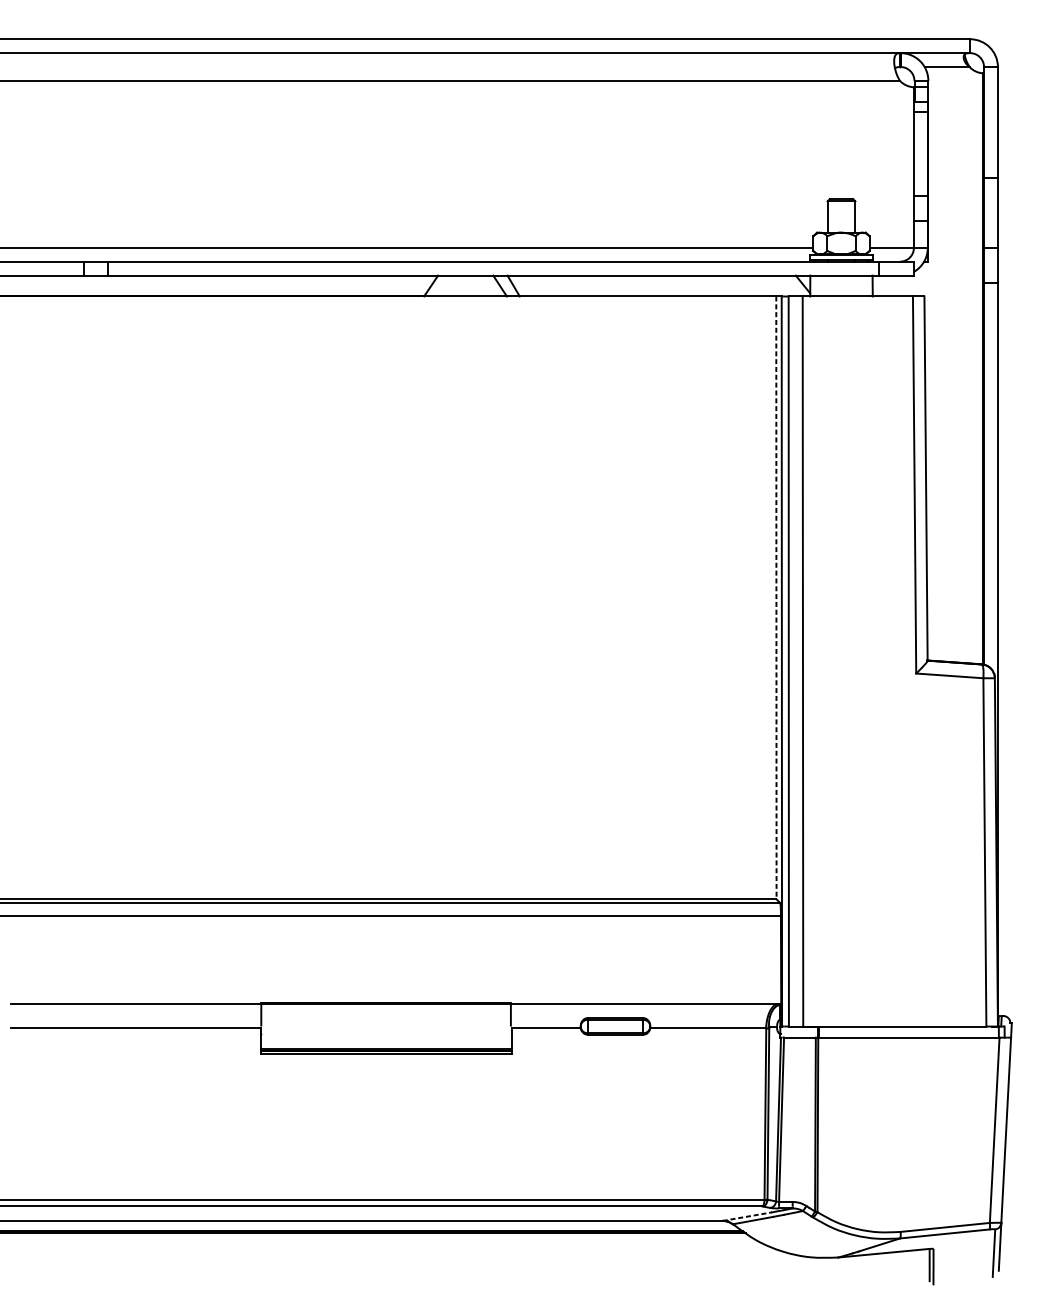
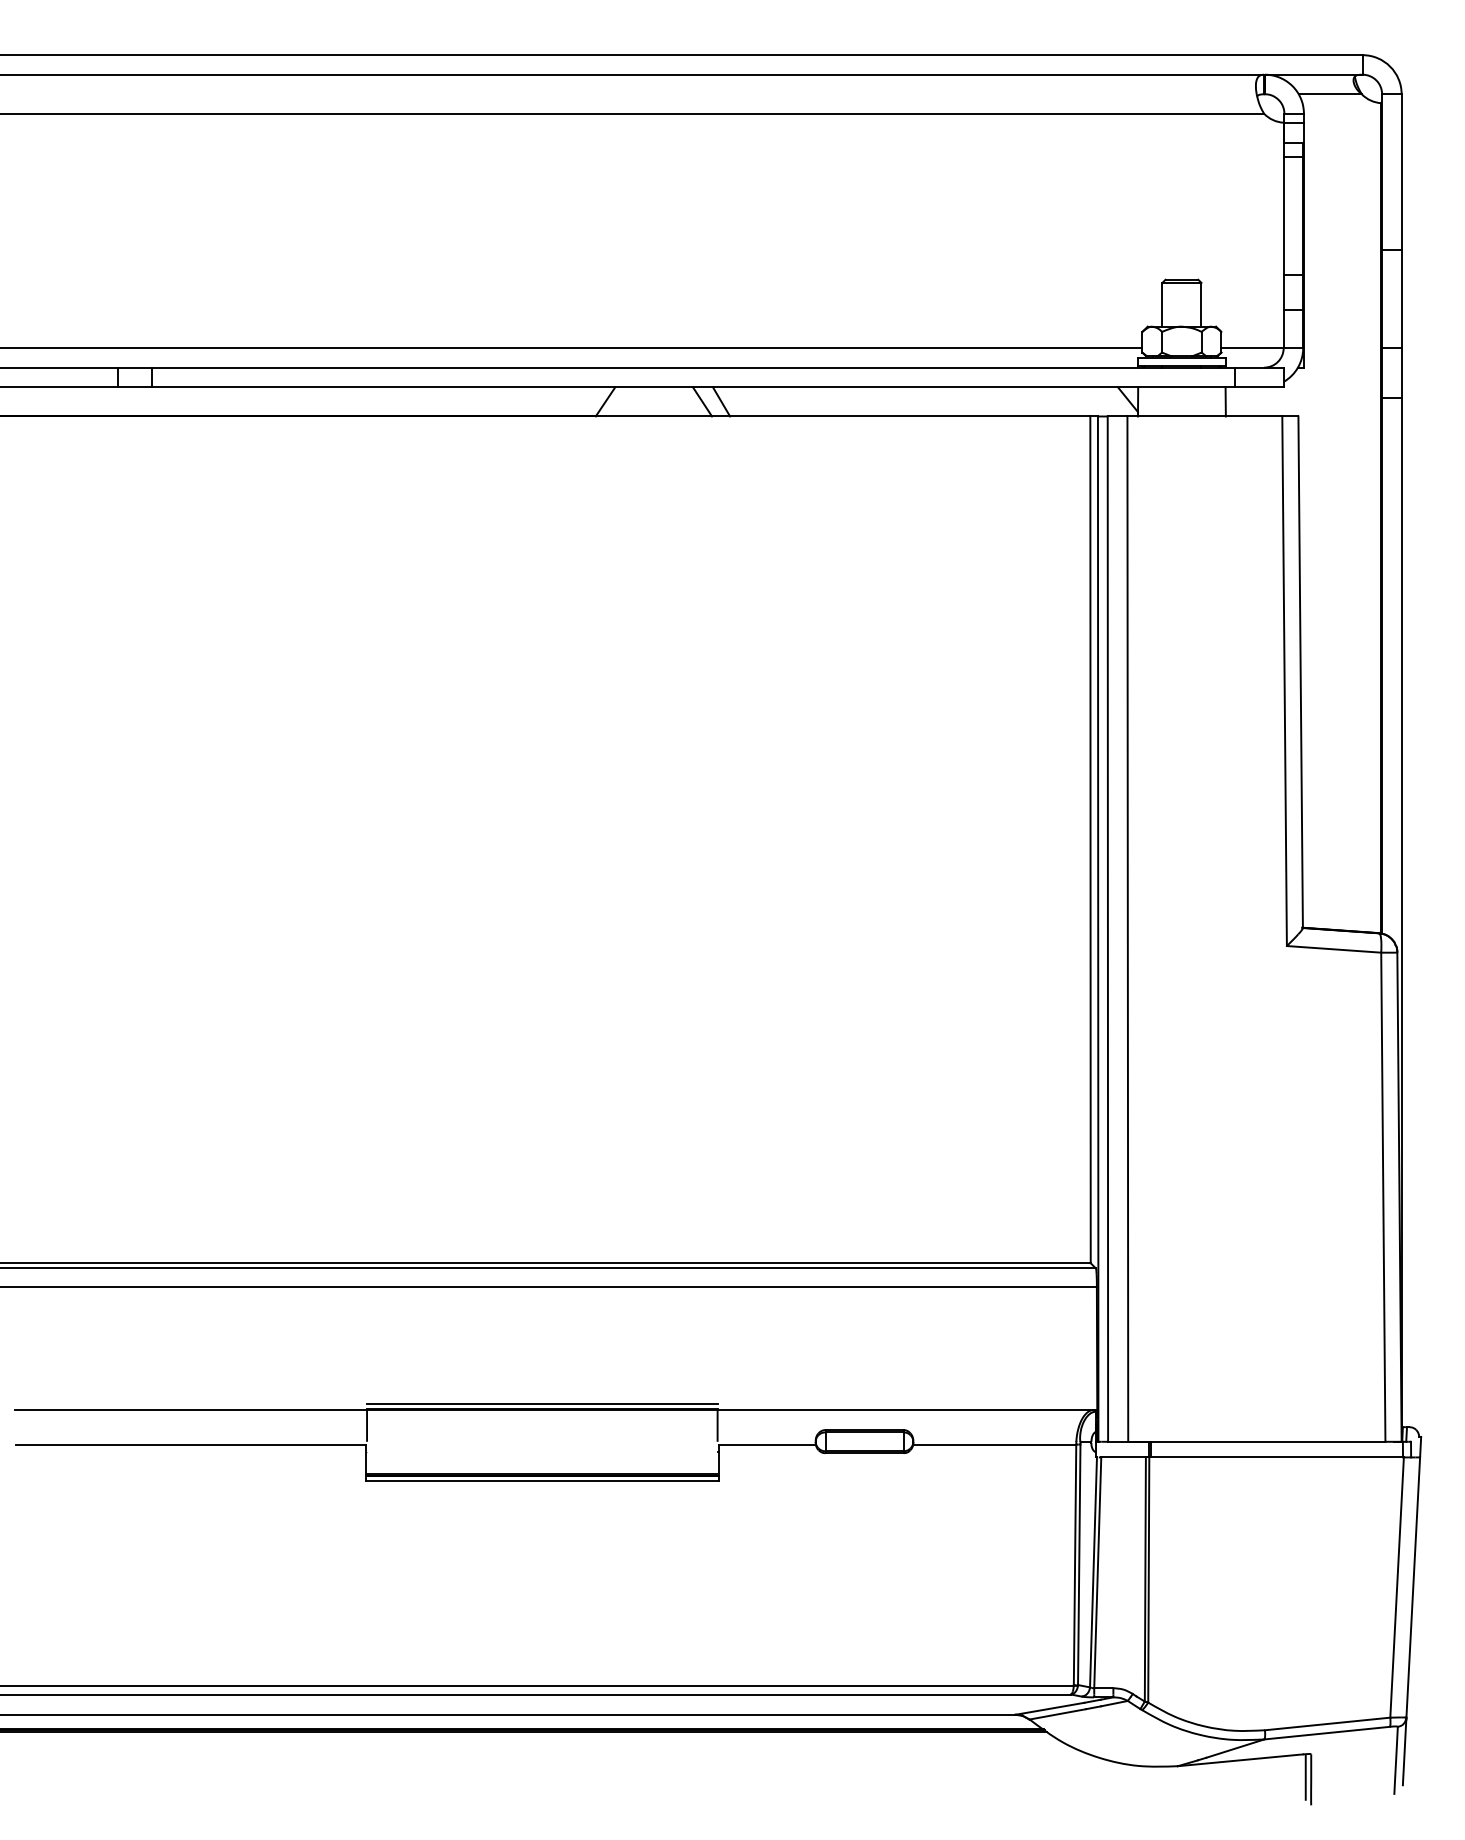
line: (776, 598) -> (1090, 840), dashed -> solid
line: (386, 999) -> (542, 1403), added
line: (747, 1216) -> (1050, 1708), dashed -> solid

